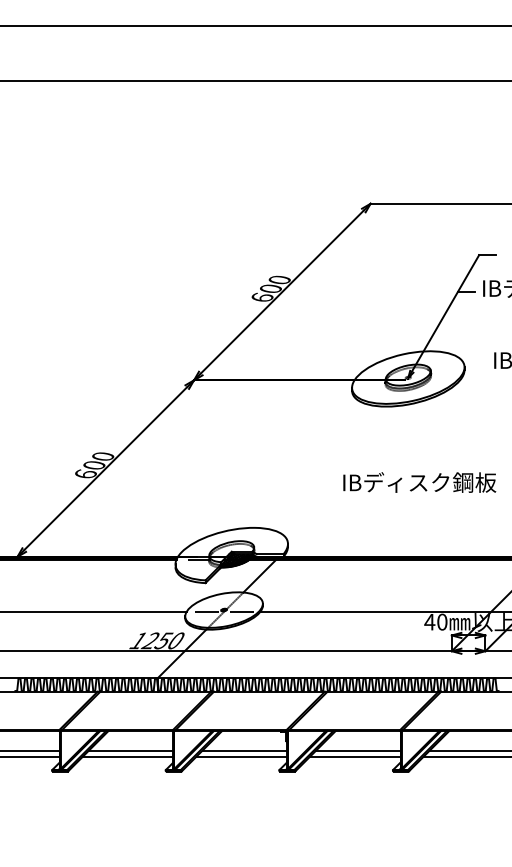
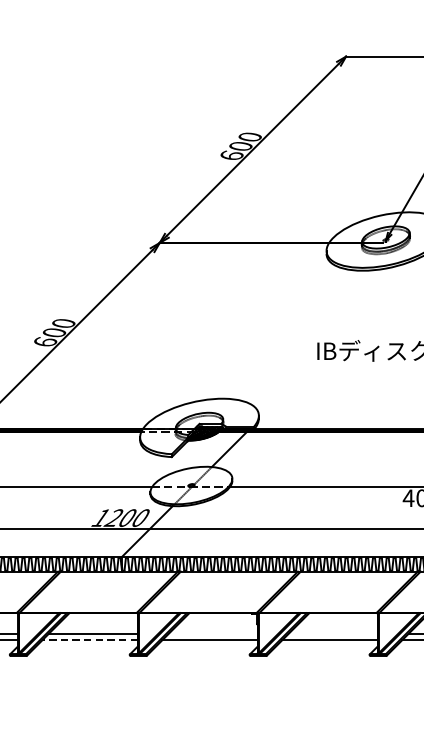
text: (163, 640) -> (127, 517), 1250 -> 1200
line: (244, 750) -> (212, 633), removed
line: (358, 750) -> (333, 633), removed
line: (127, 756) -> (89, 640), solid -> dashed

